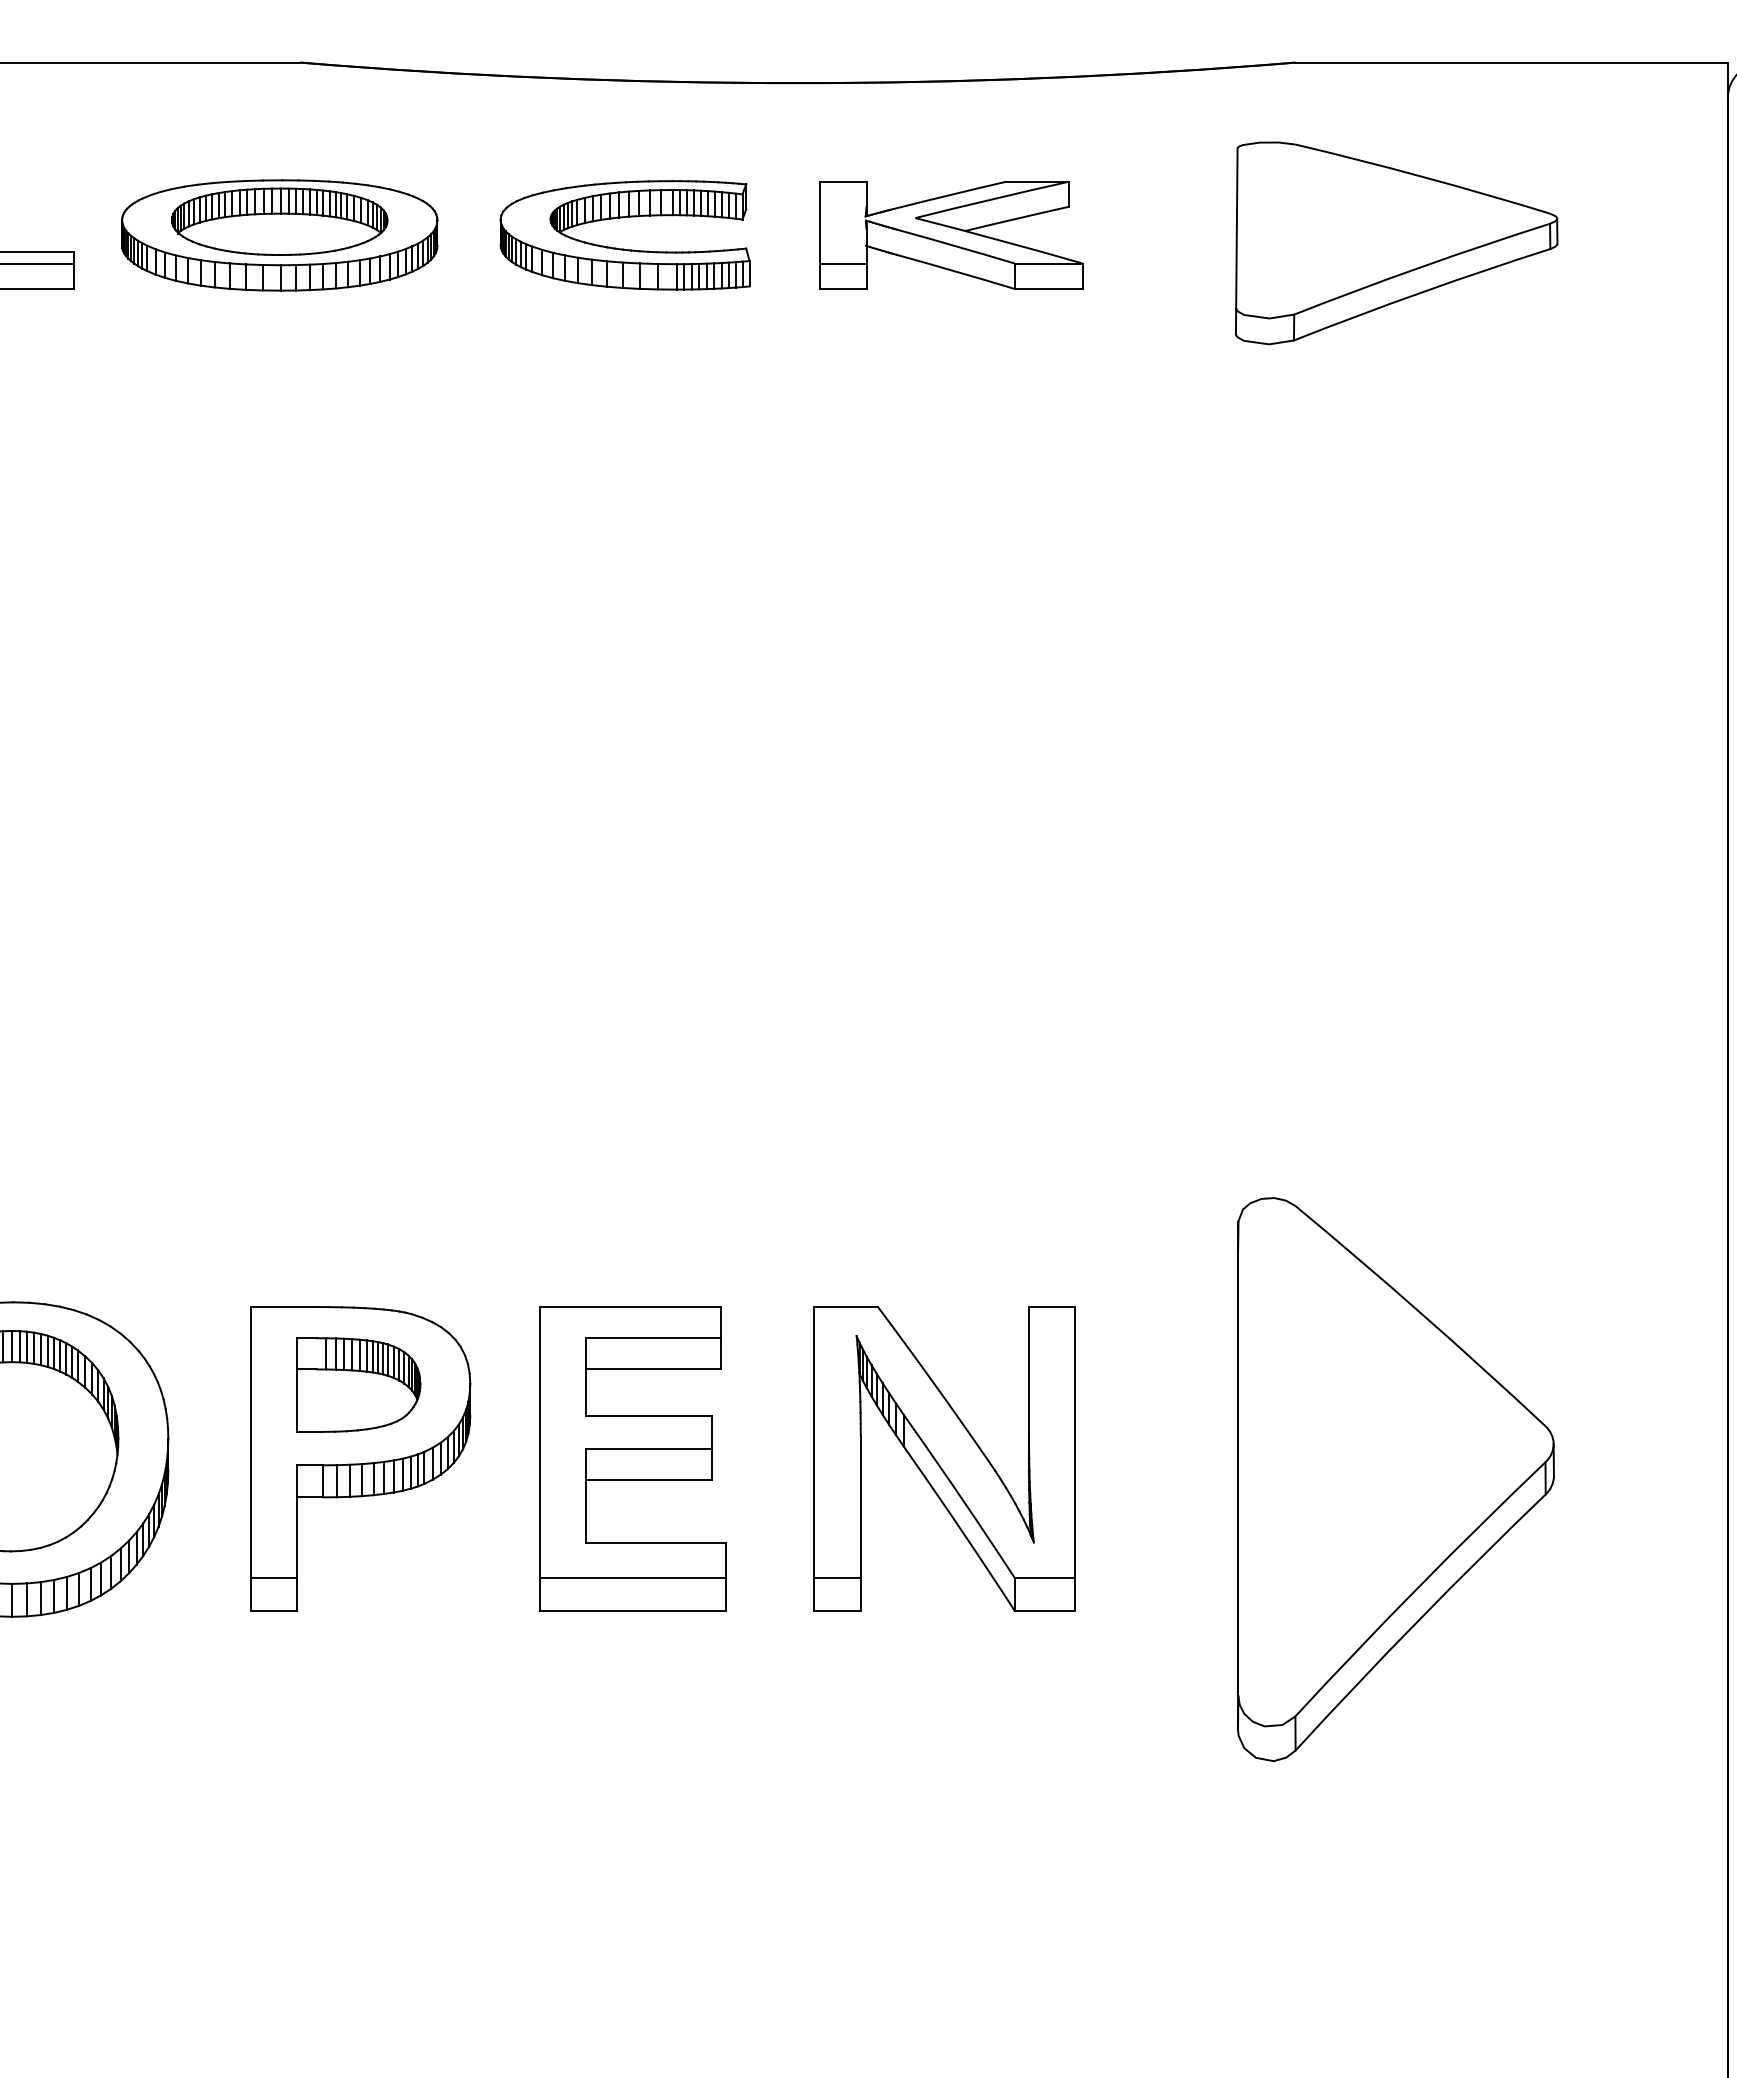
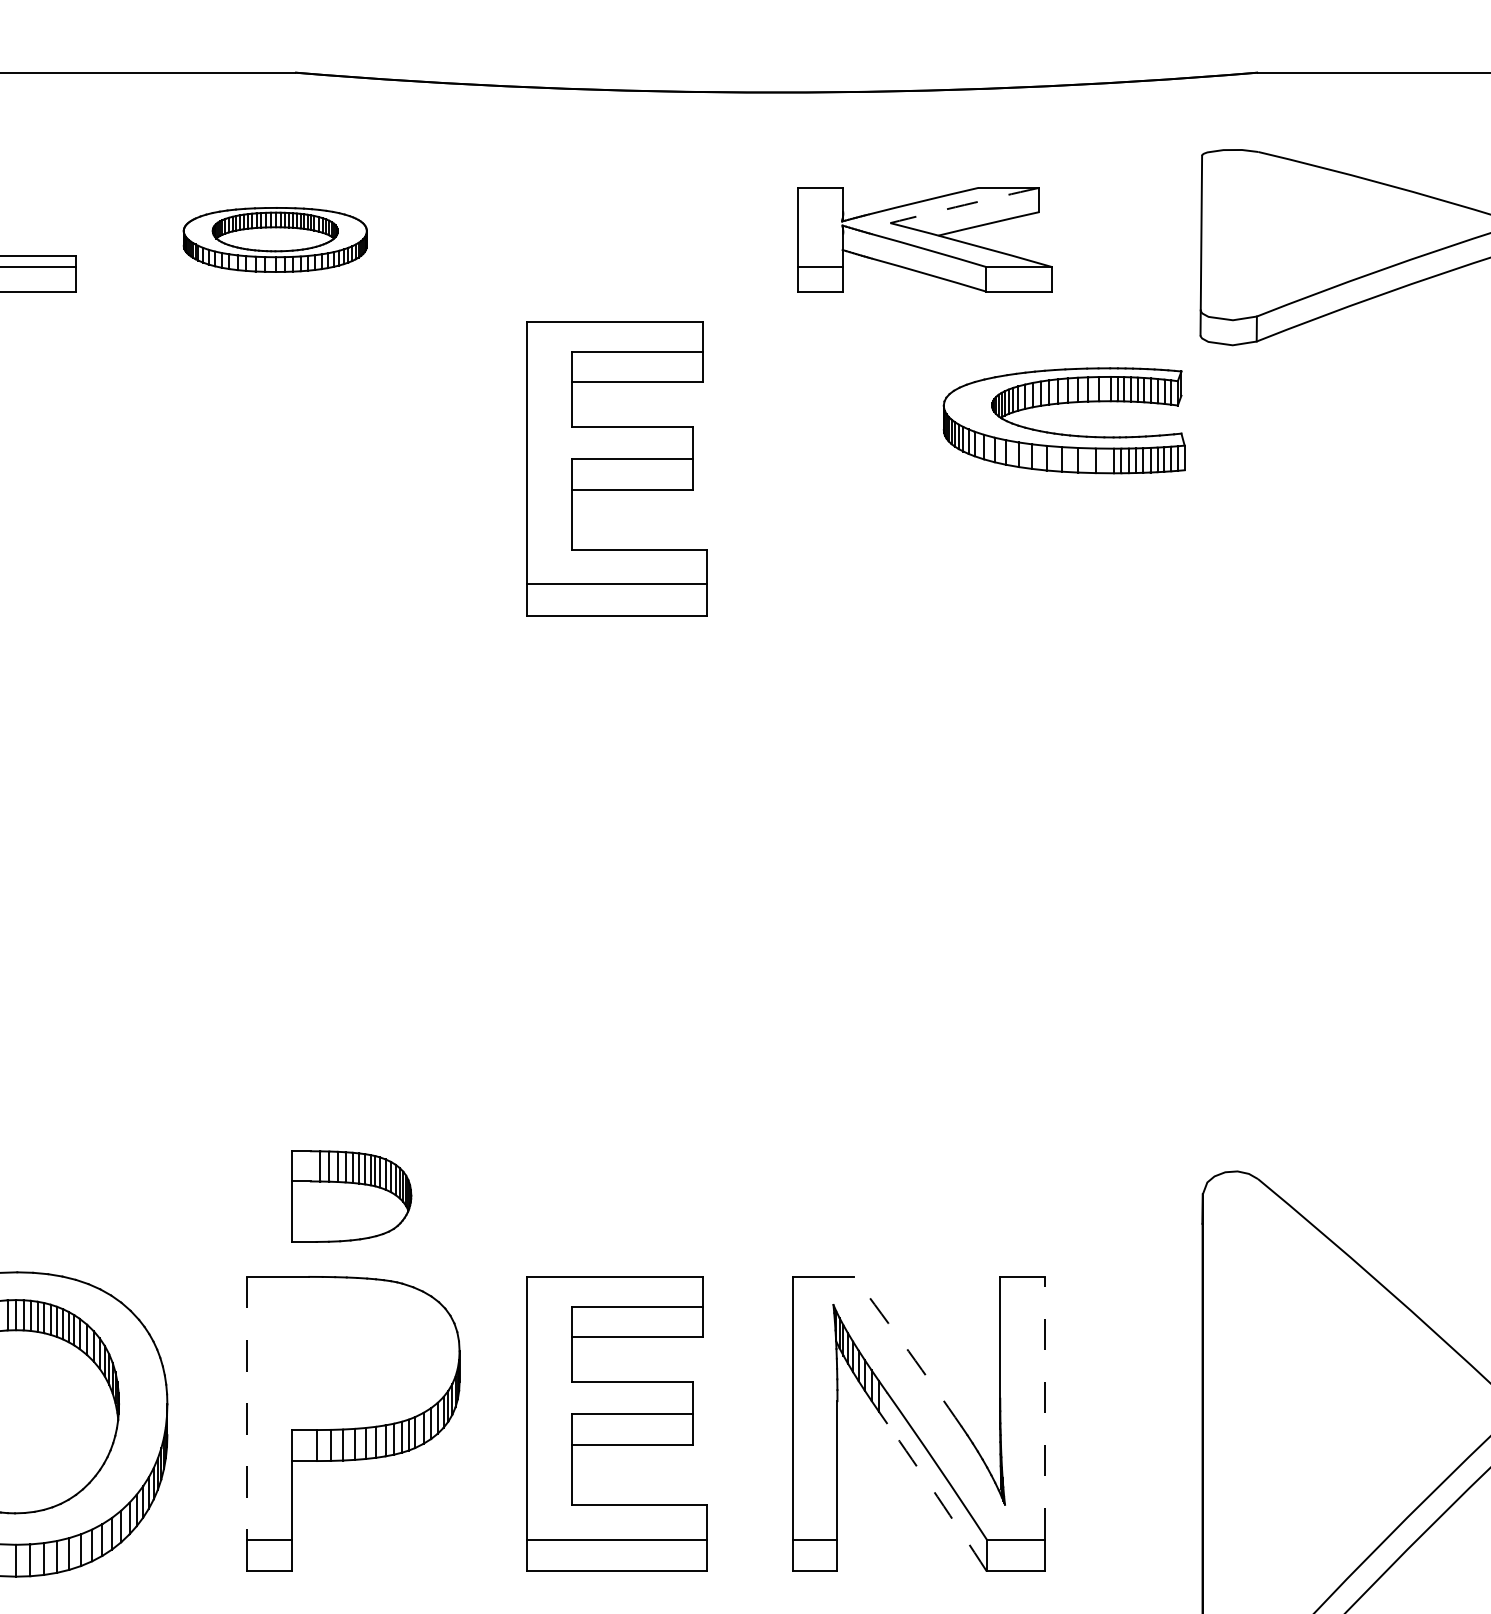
arc: (992, 199) -> (964, 205), solid -> dashed
part: (279, 235) -> (274, 239), size x0.6
part: (624, 248) -> (1063, 433), moved
part: (632, 471) -> (616, 468), added
arc: (934, 1383) -> (908, 1350), solid -> dashed
part: (358, 1384) -> (351, 1196), moved
line: (250, 1442) -> (246, 1407), solid -> dashed
line: (1075, 1442) -> (1045, 1407), solid -> dashed
arc: (964, 1534) -> (937, 1497), solid -> dashed

